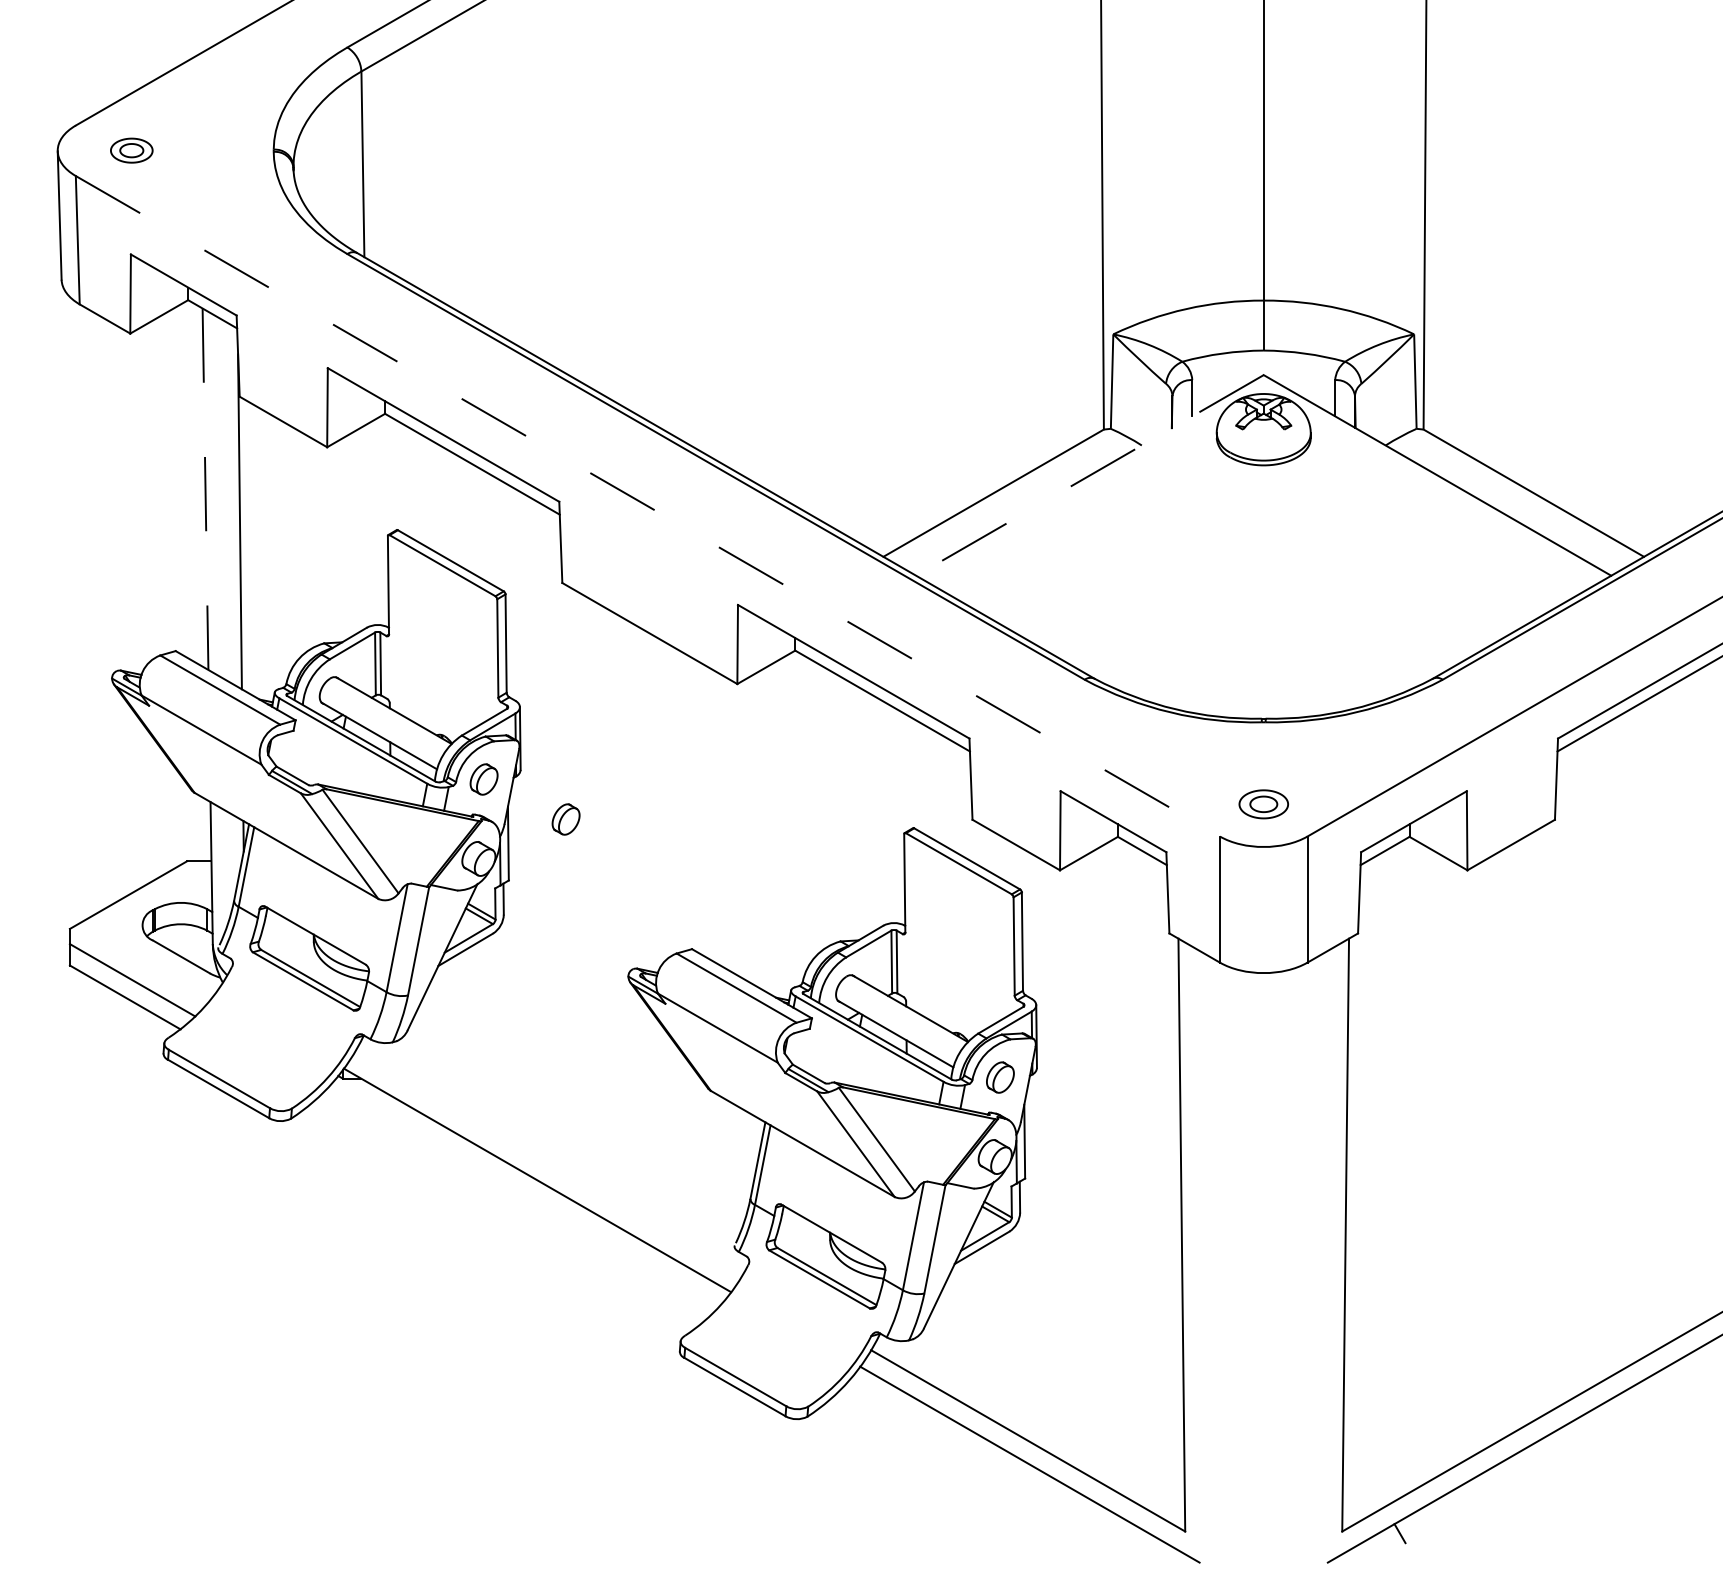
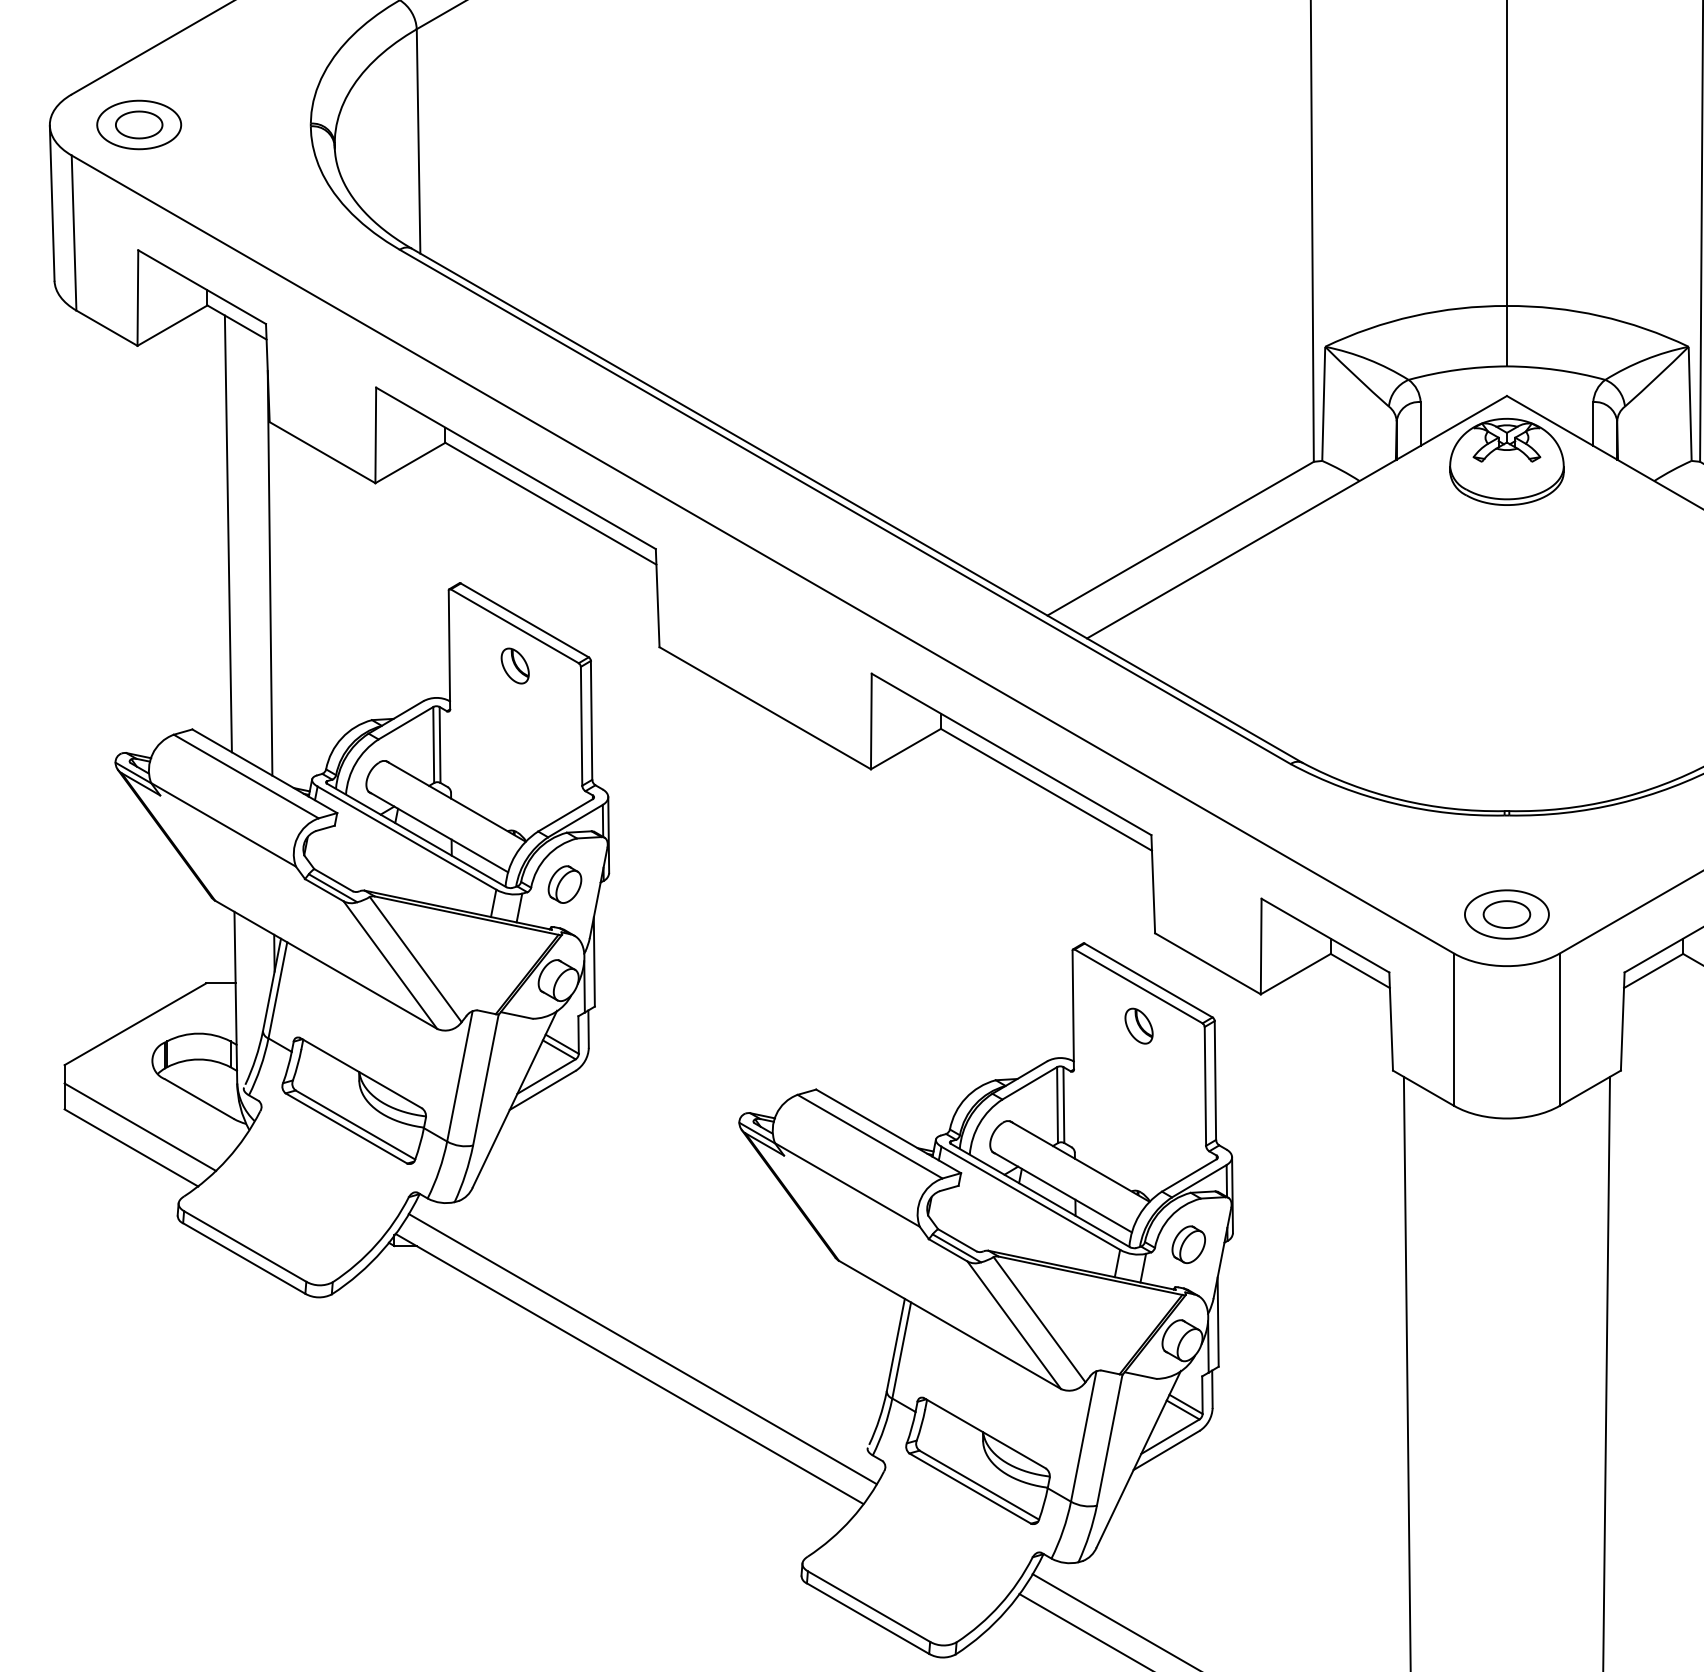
part: (131, 150) -> (138, 124), size x1.67
line: (1089, 475) -> (1296, 517), dashed -> solid
line: (205, 489) -> (228, 534), dashed -> solid
line: (647, 506) -> (762, 554), dashed -> solid
part: (442, 598) -> (514, 665), added
part: (1263, 804) -> (1506, 914), size x1.43
part: (565, 819) -> (663, 932), removed
part: (959, 896) -> (1139, 1025), added
line: (548, 1163) -> (642, 1348), added

